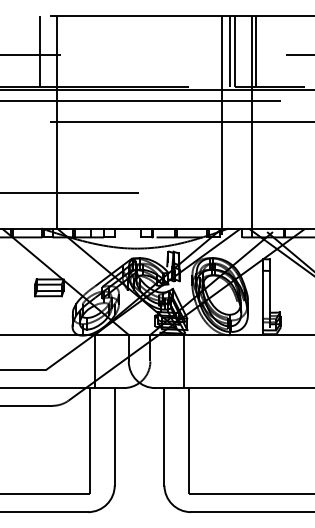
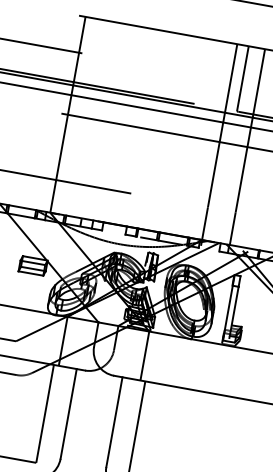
line: (40, 50) -> (64, 46), removed
line: (230, 50) -> (239, 77), removed
line: (255, 50) -> (262, 81), removed

